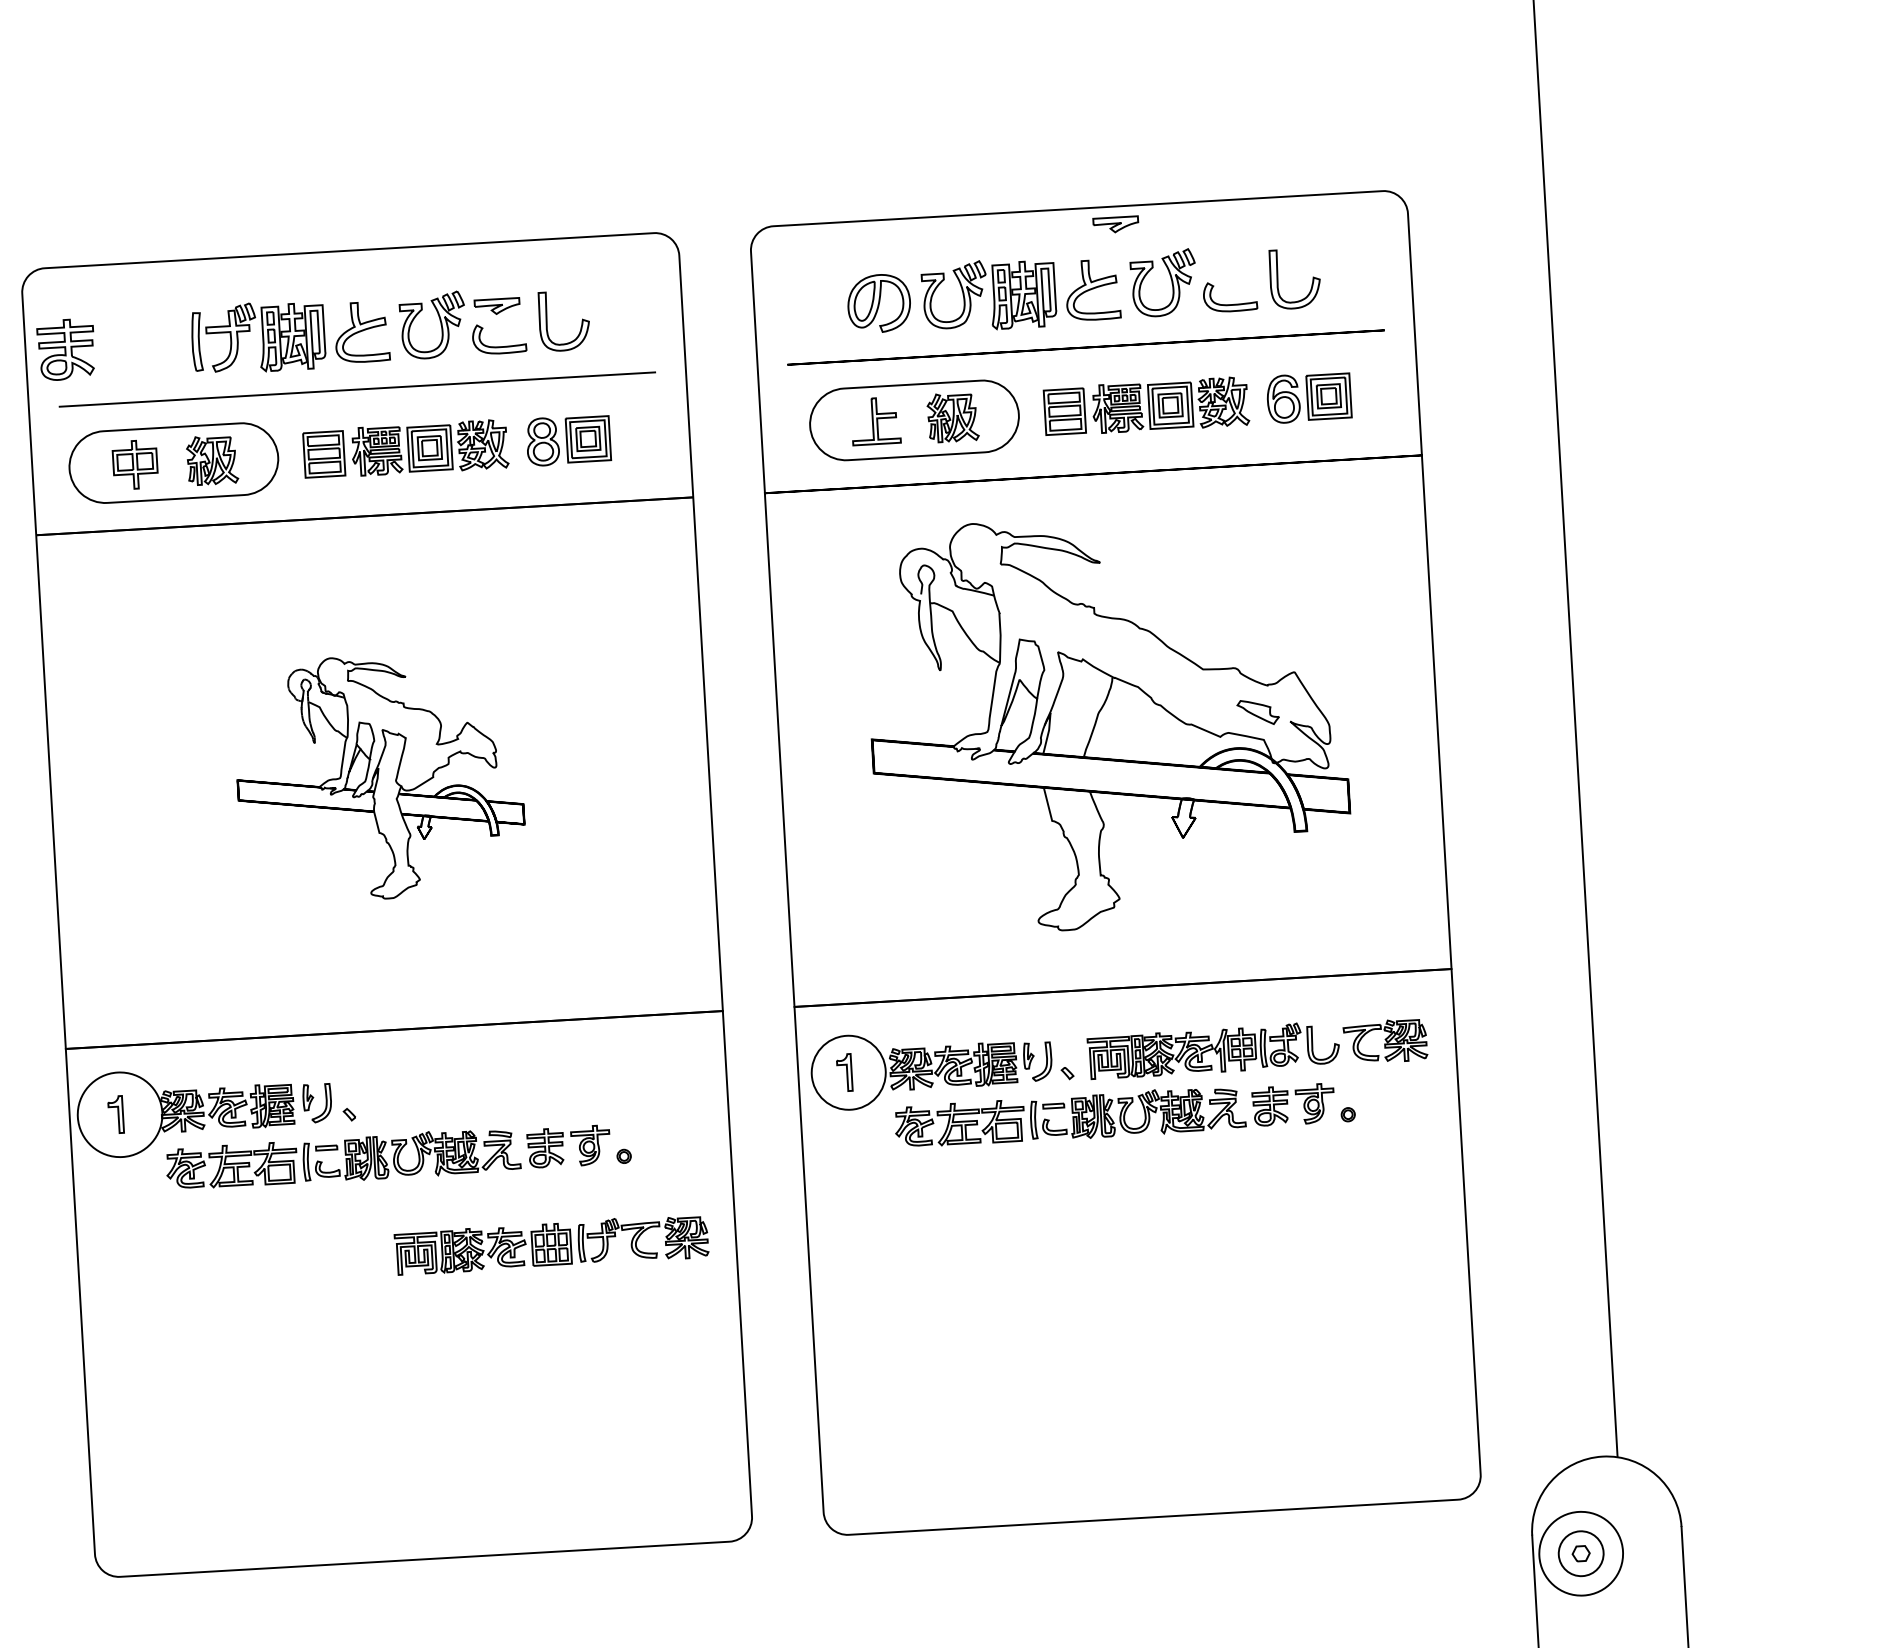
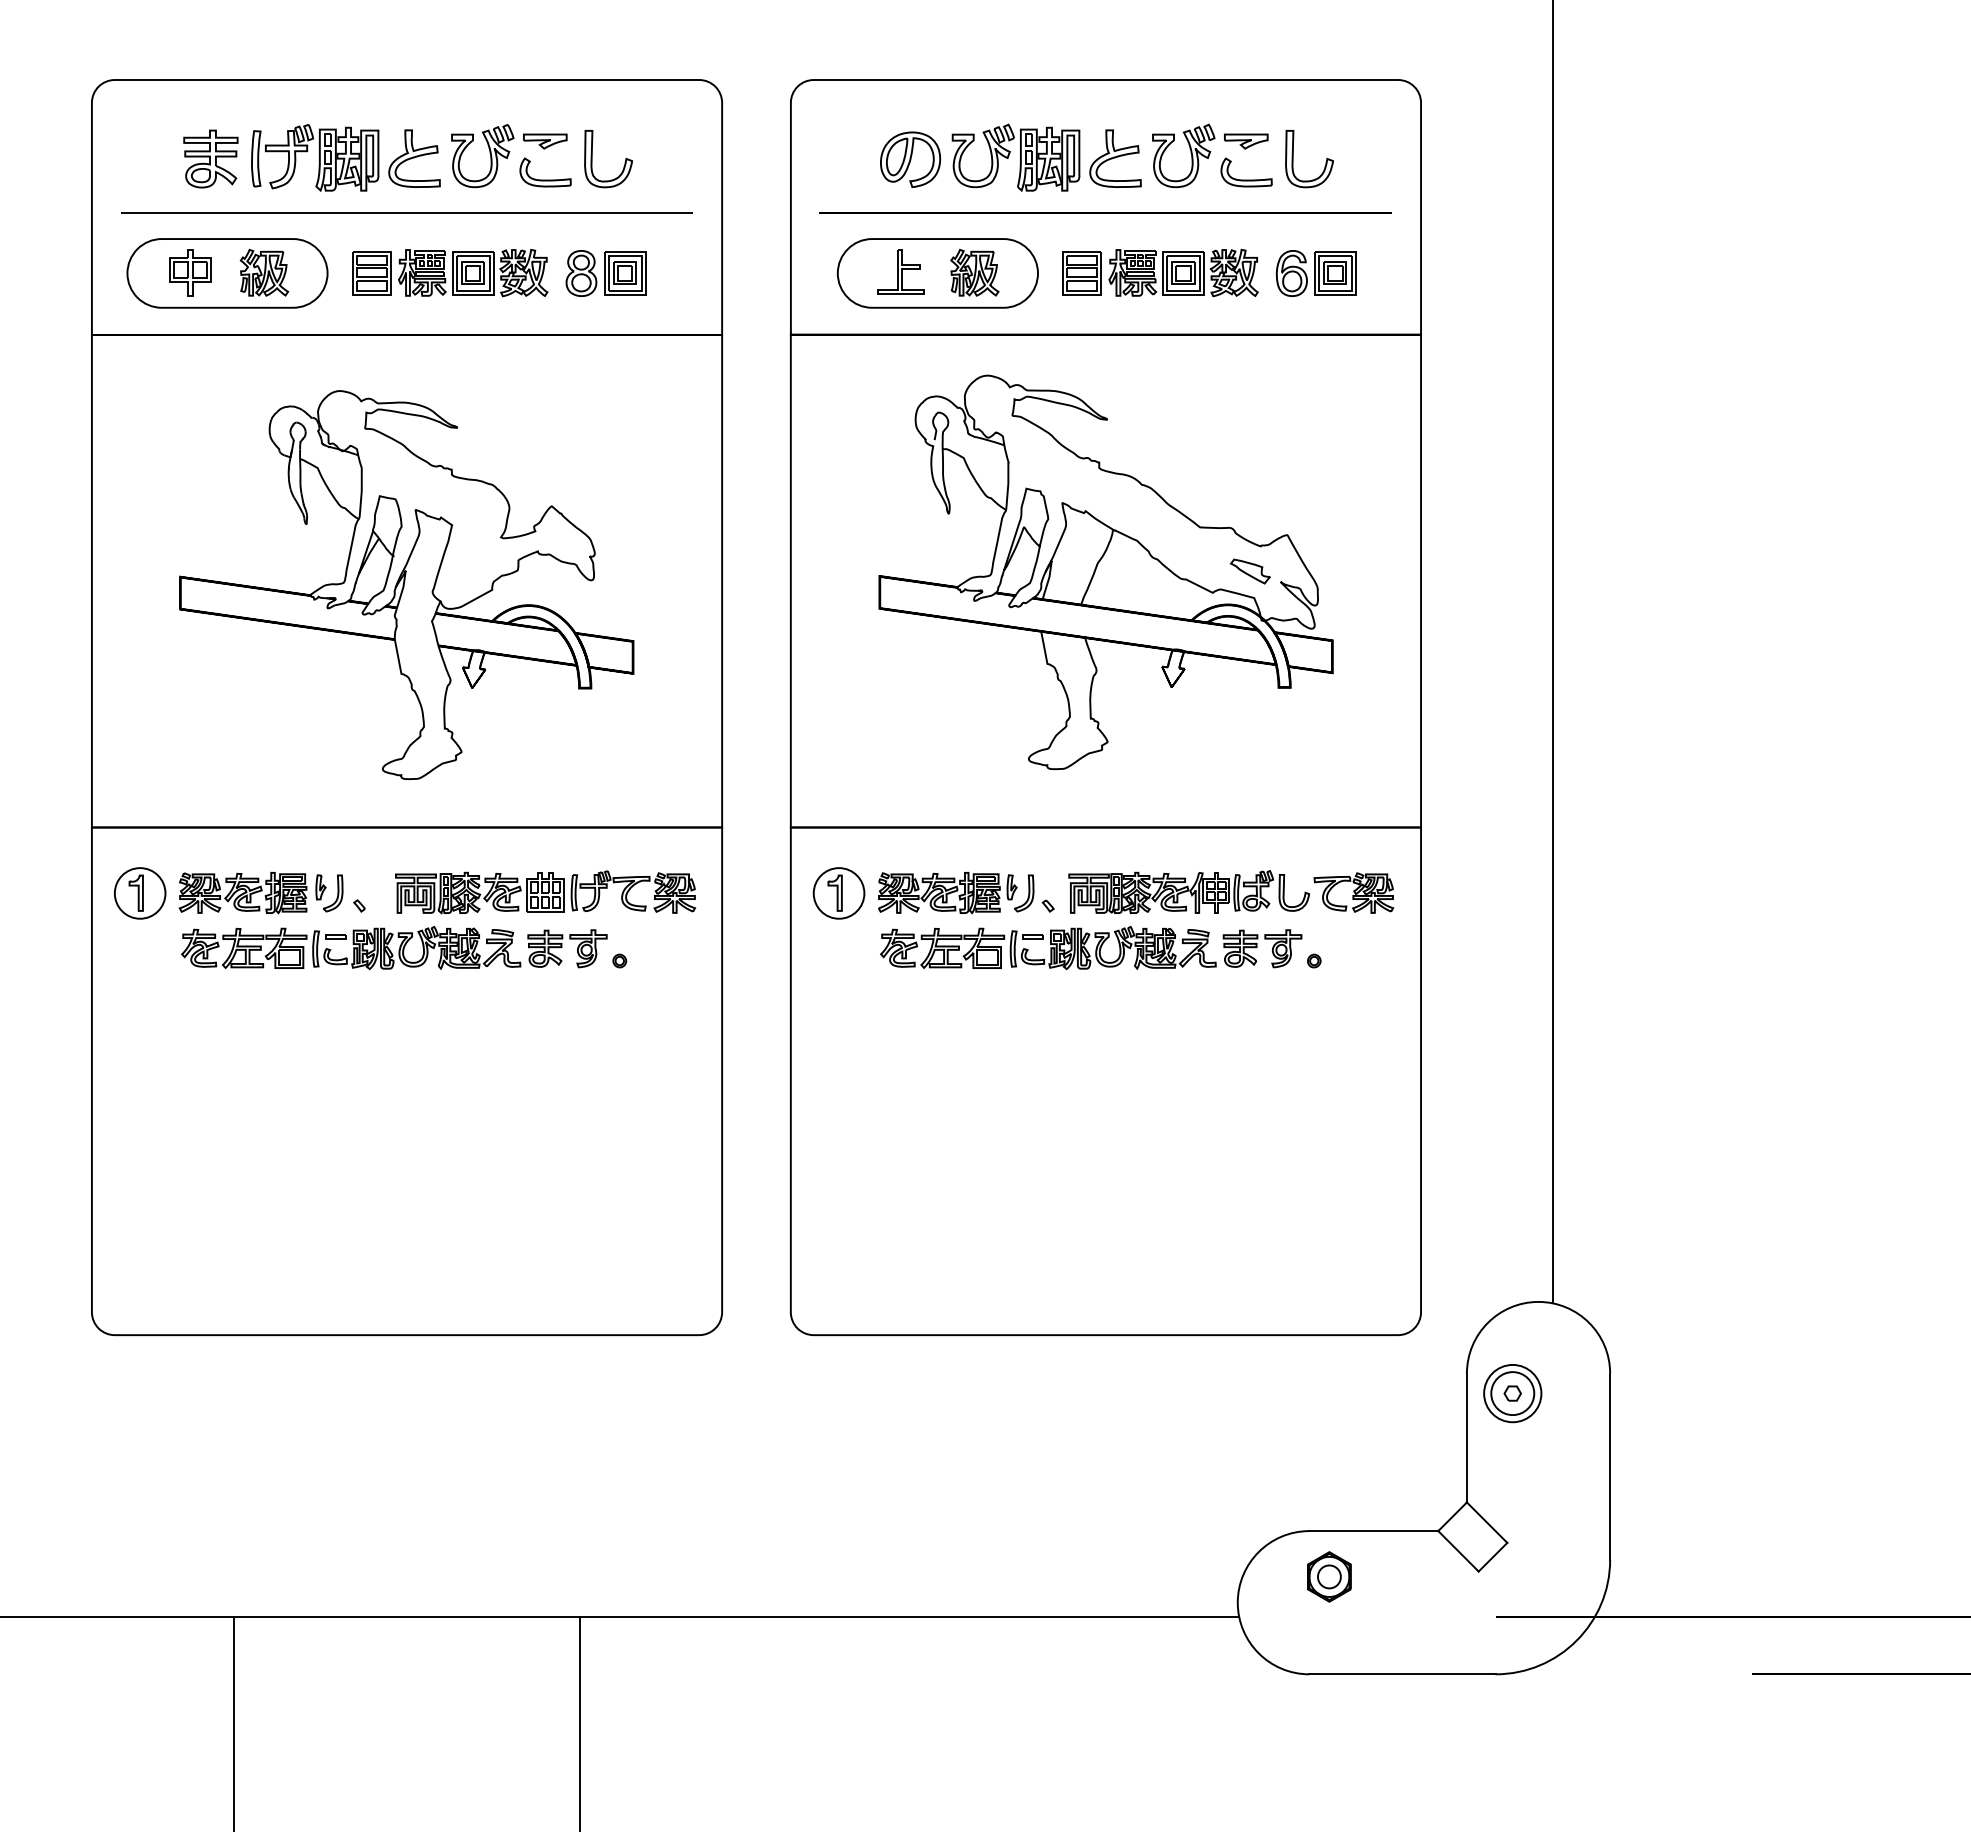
part: (1116, 224) -> (1246, 141), moved
part: (65, 349) -> (210, 158), moved
part: (379, 776) -> (406, 584), size x1.67
circle: (848, 1072) -> (838, 893), size x0.71
circle: (119, 1114) -> (139, 893), size x0.62
part: (551, 1244) -> (545, 892), moved
circle: (1580, 1553) -> (1512, 1393), size x0.71

